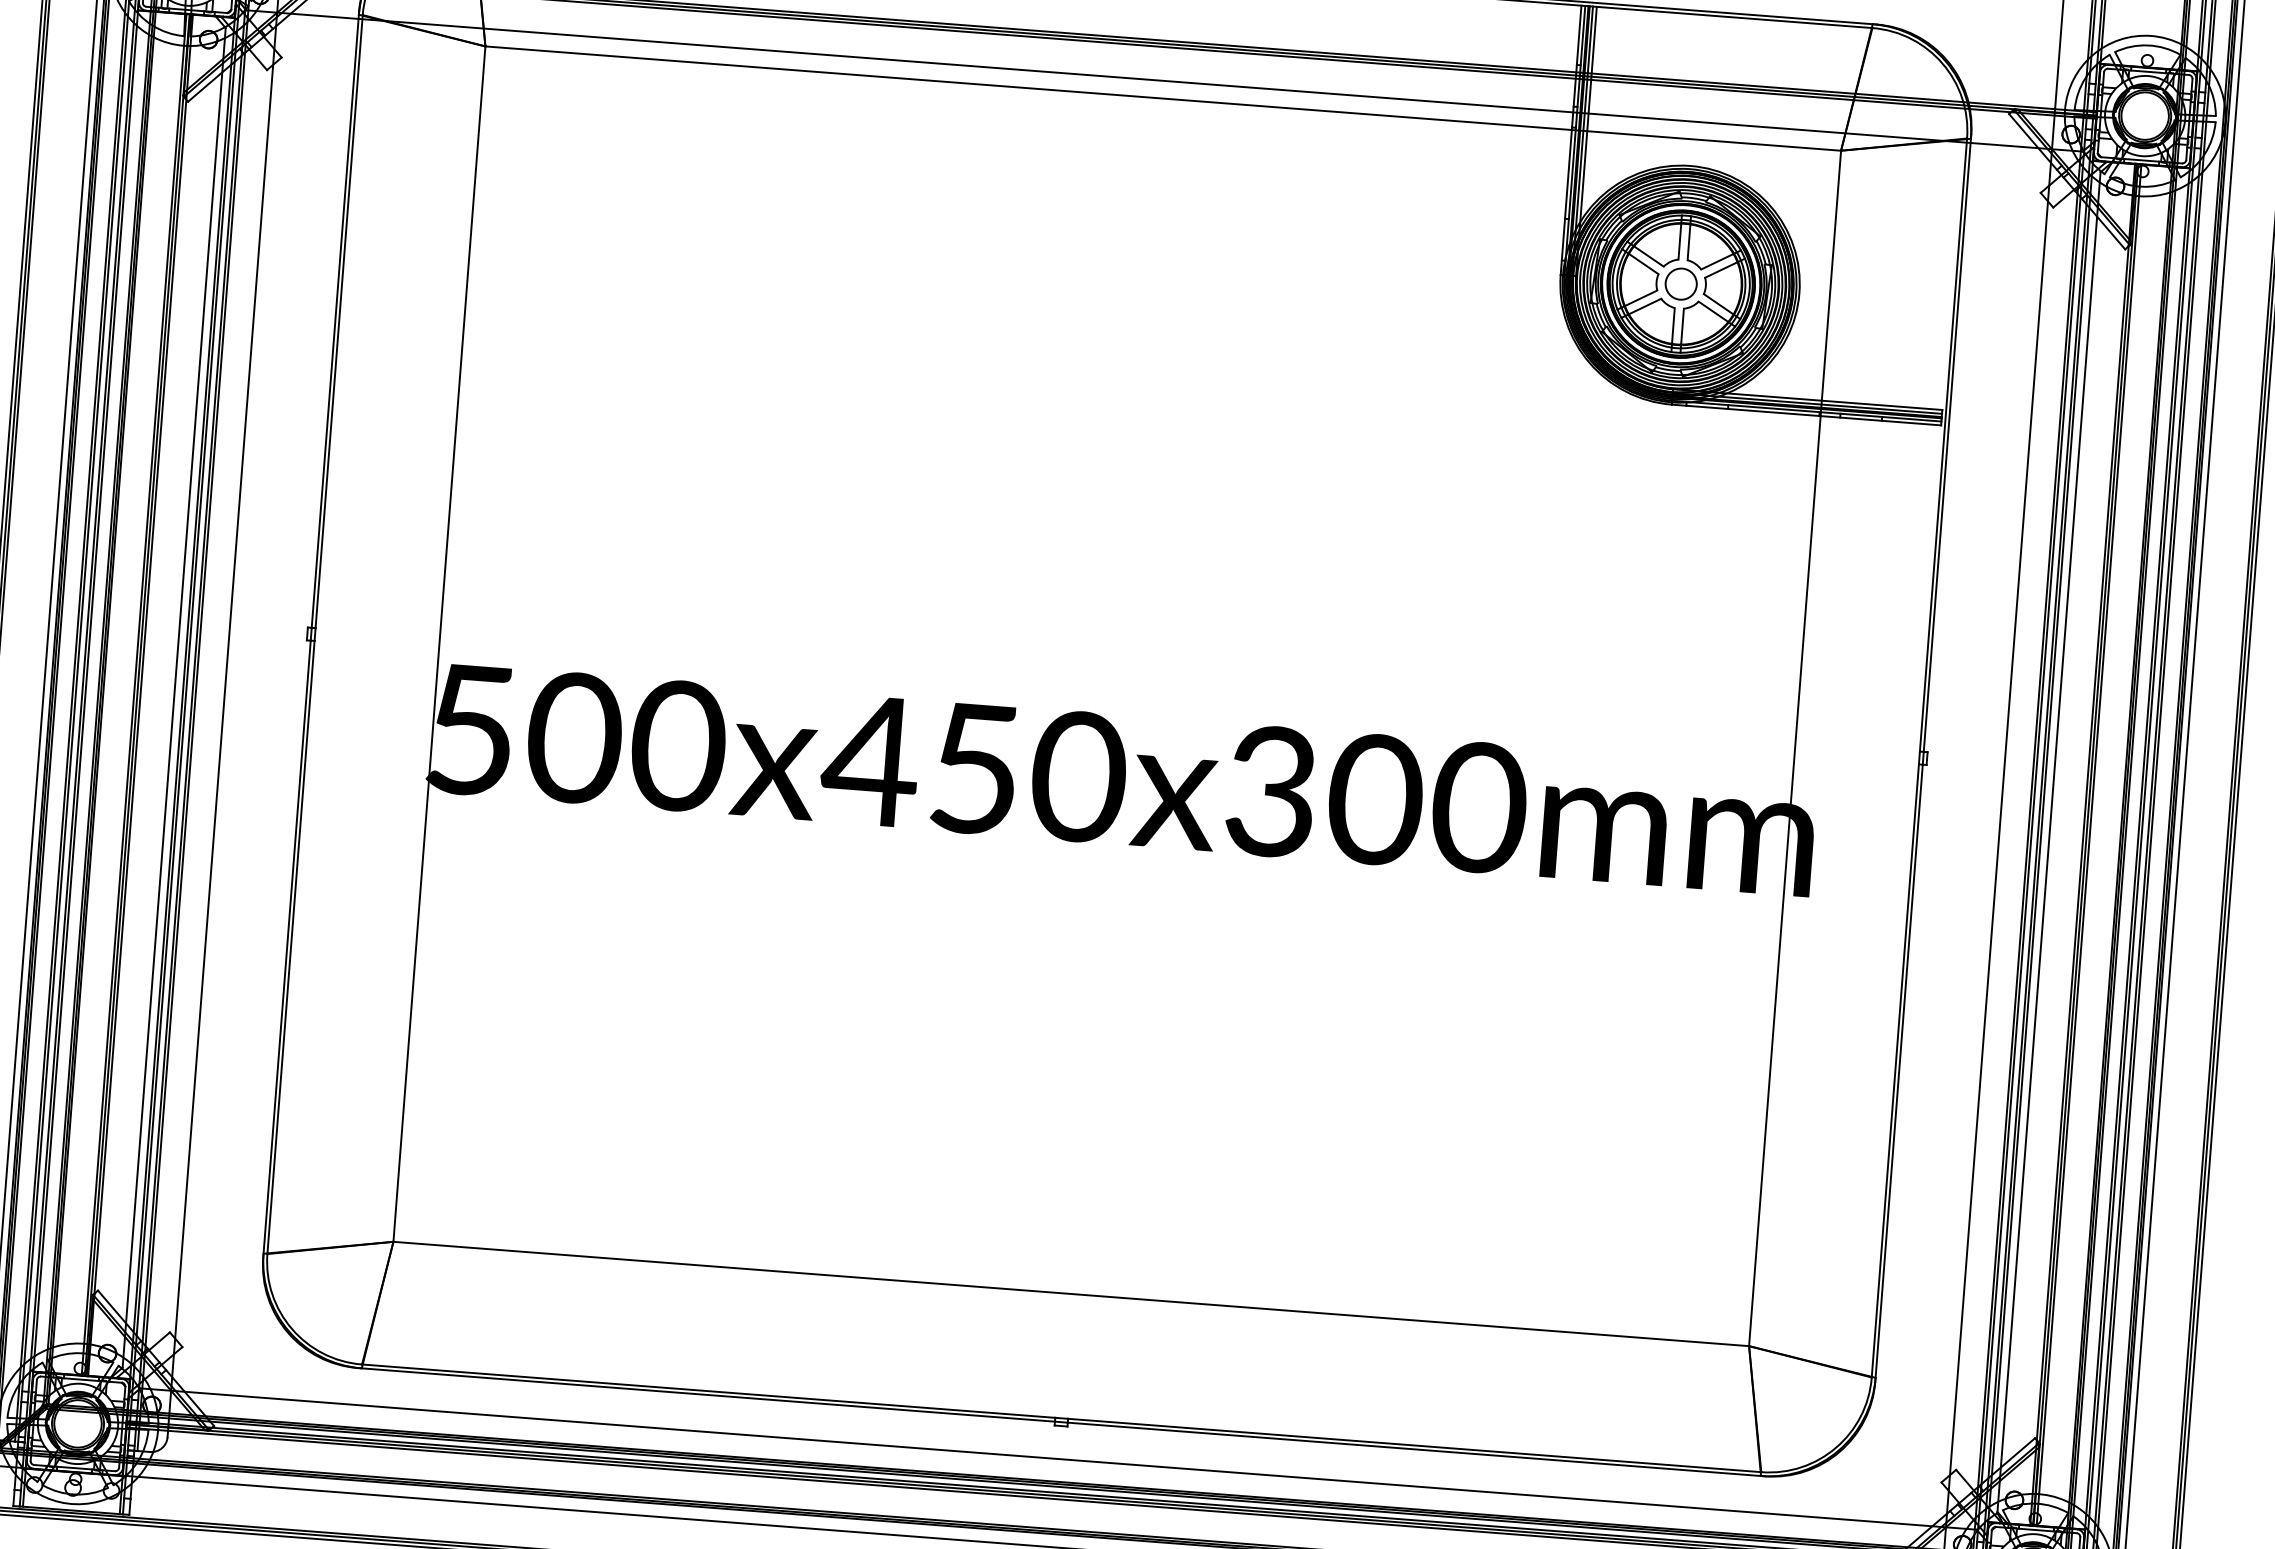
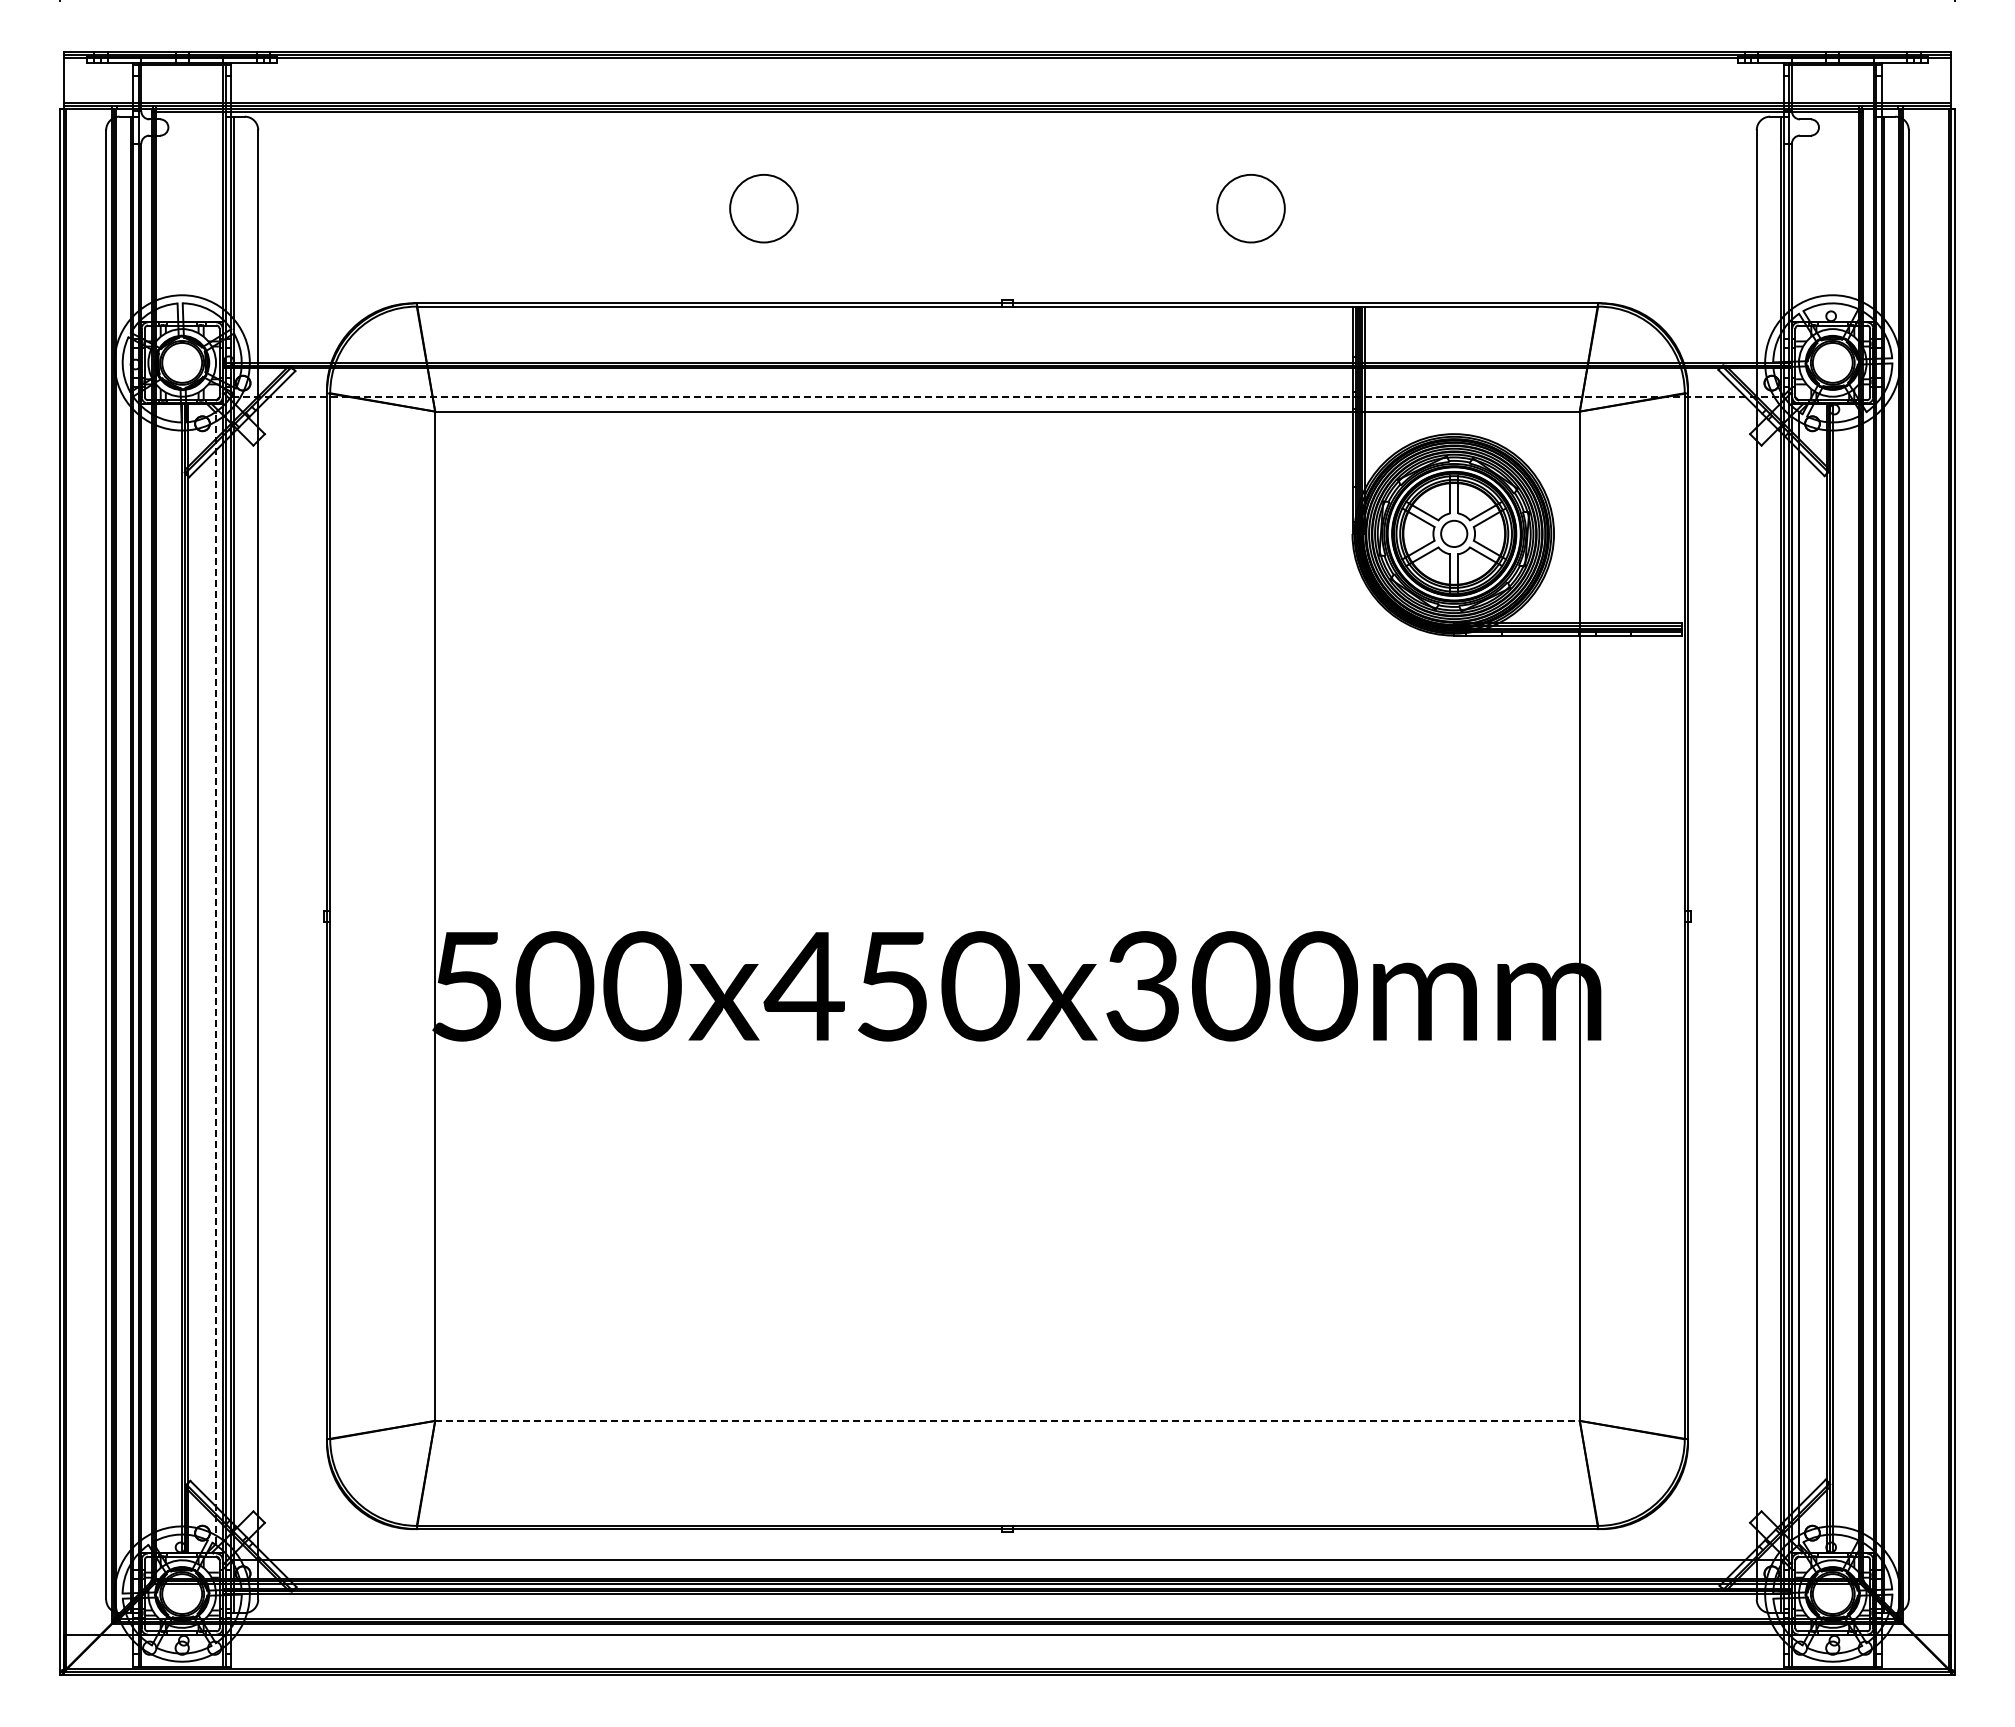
line: (1165, 80) -> (1008, 396), solid -> dashed
line: (174, 697) -> (216, 978), solid -> dashed
line: (1072, 1293) -> (1008, 1420), solid -> dashed

